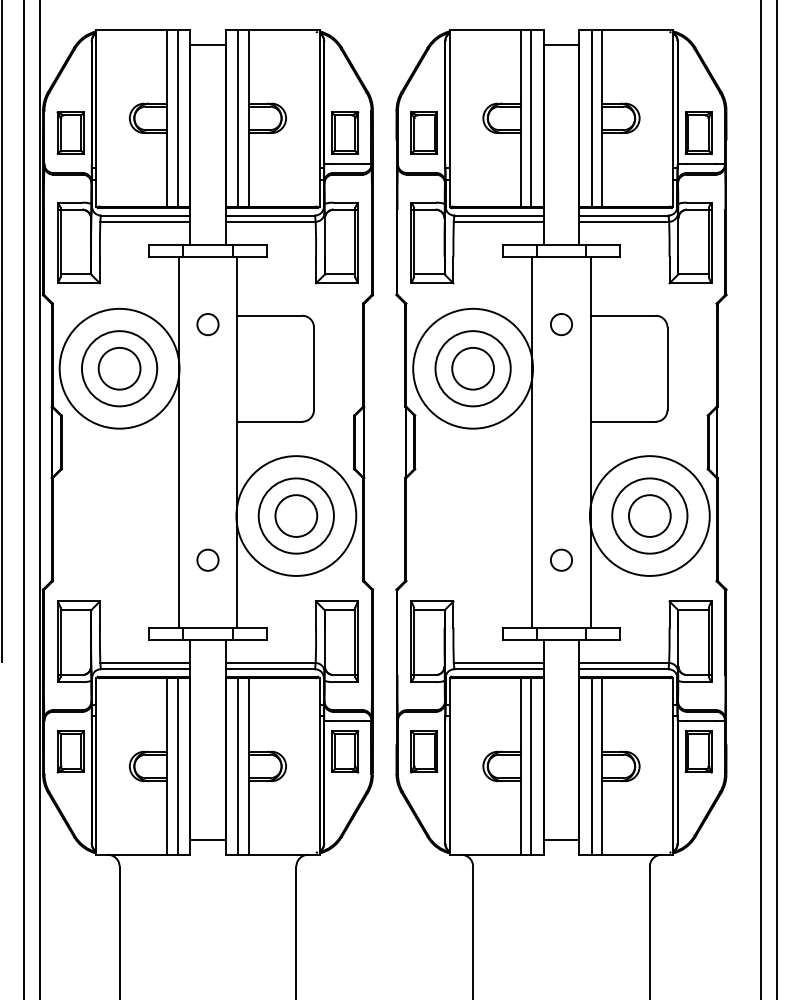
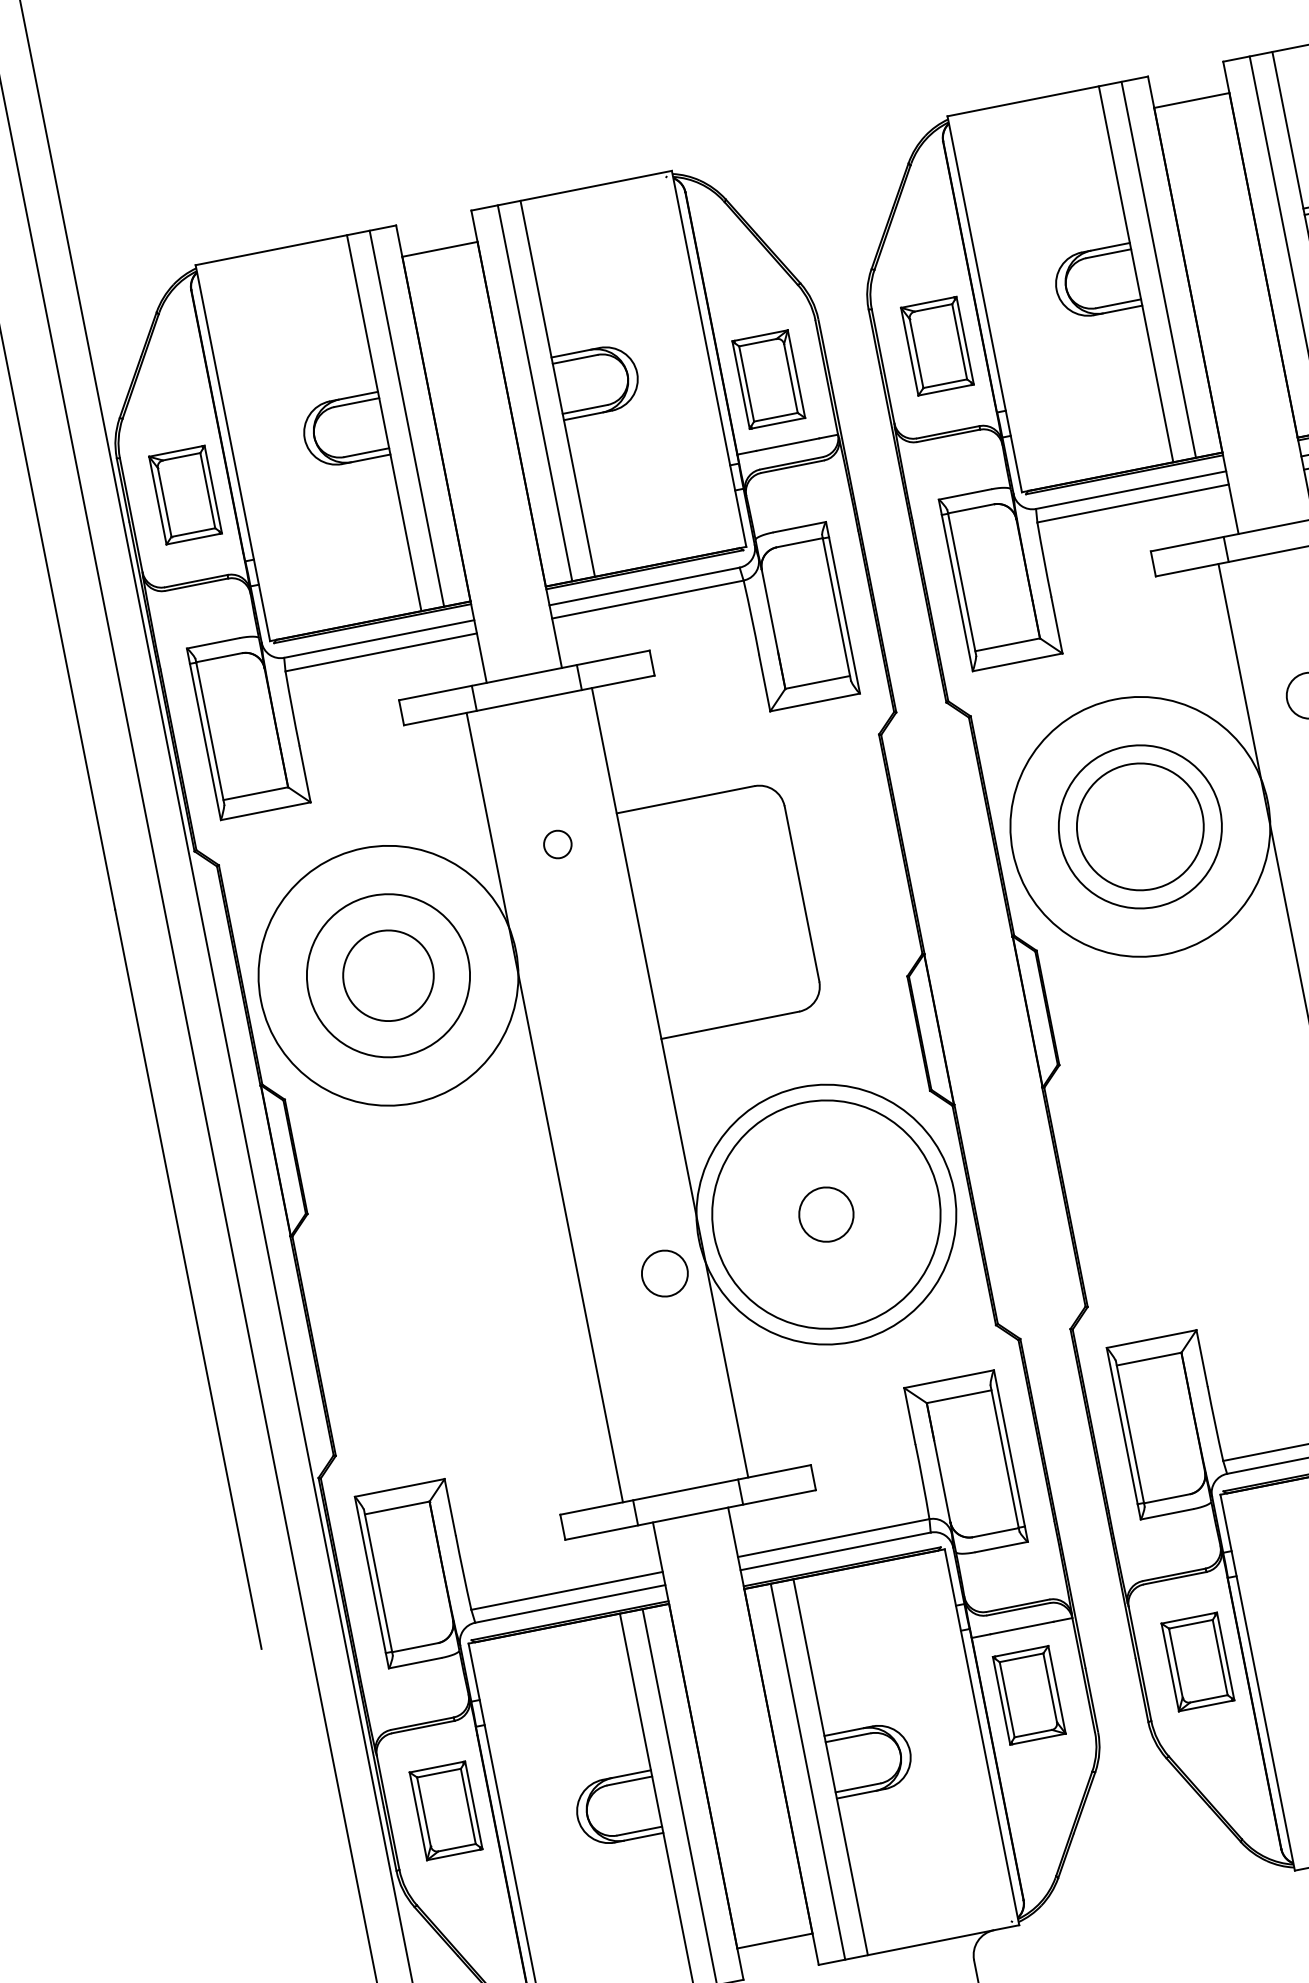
circle: (207, 324) -> (556, 844), size x0.6
circle: (473, 368) -> (1141, 826), size x1.4
circle: (295, 515) -> (824, 1213), size x1.4
circle: (296, 515) -> (826, 1213), size x0.6
circle: (207, 559) -> (663, 1272), moved

